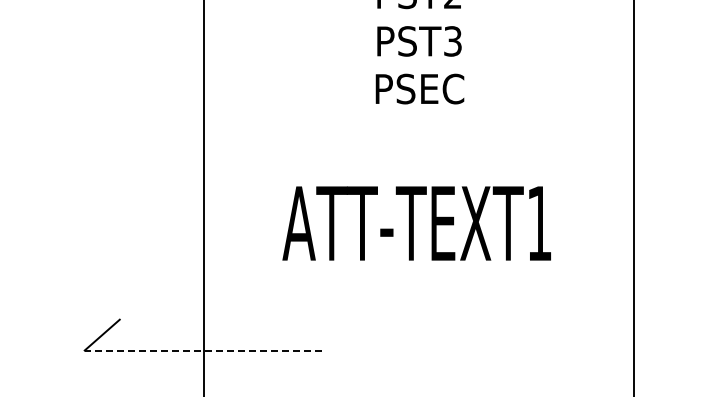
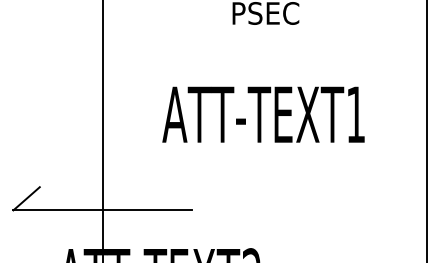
line: (203, 350) -> (102, 210), dashed -> solid

